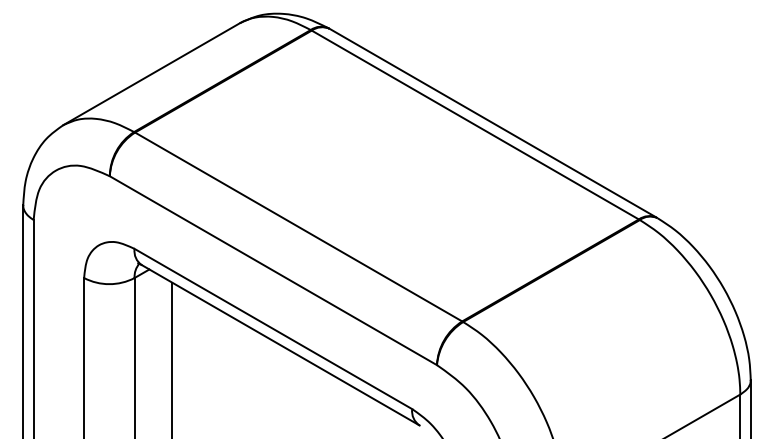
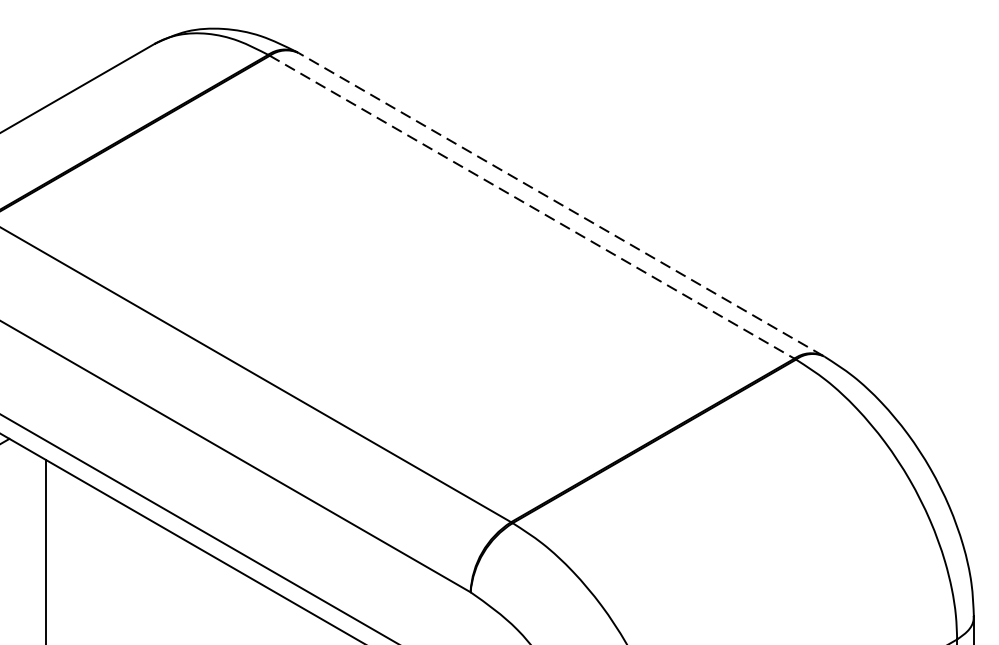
line: (493, 123) -> (561, 204), solid -> dashed
line: (475, 125) -> (532, 207), solid -> dashed

